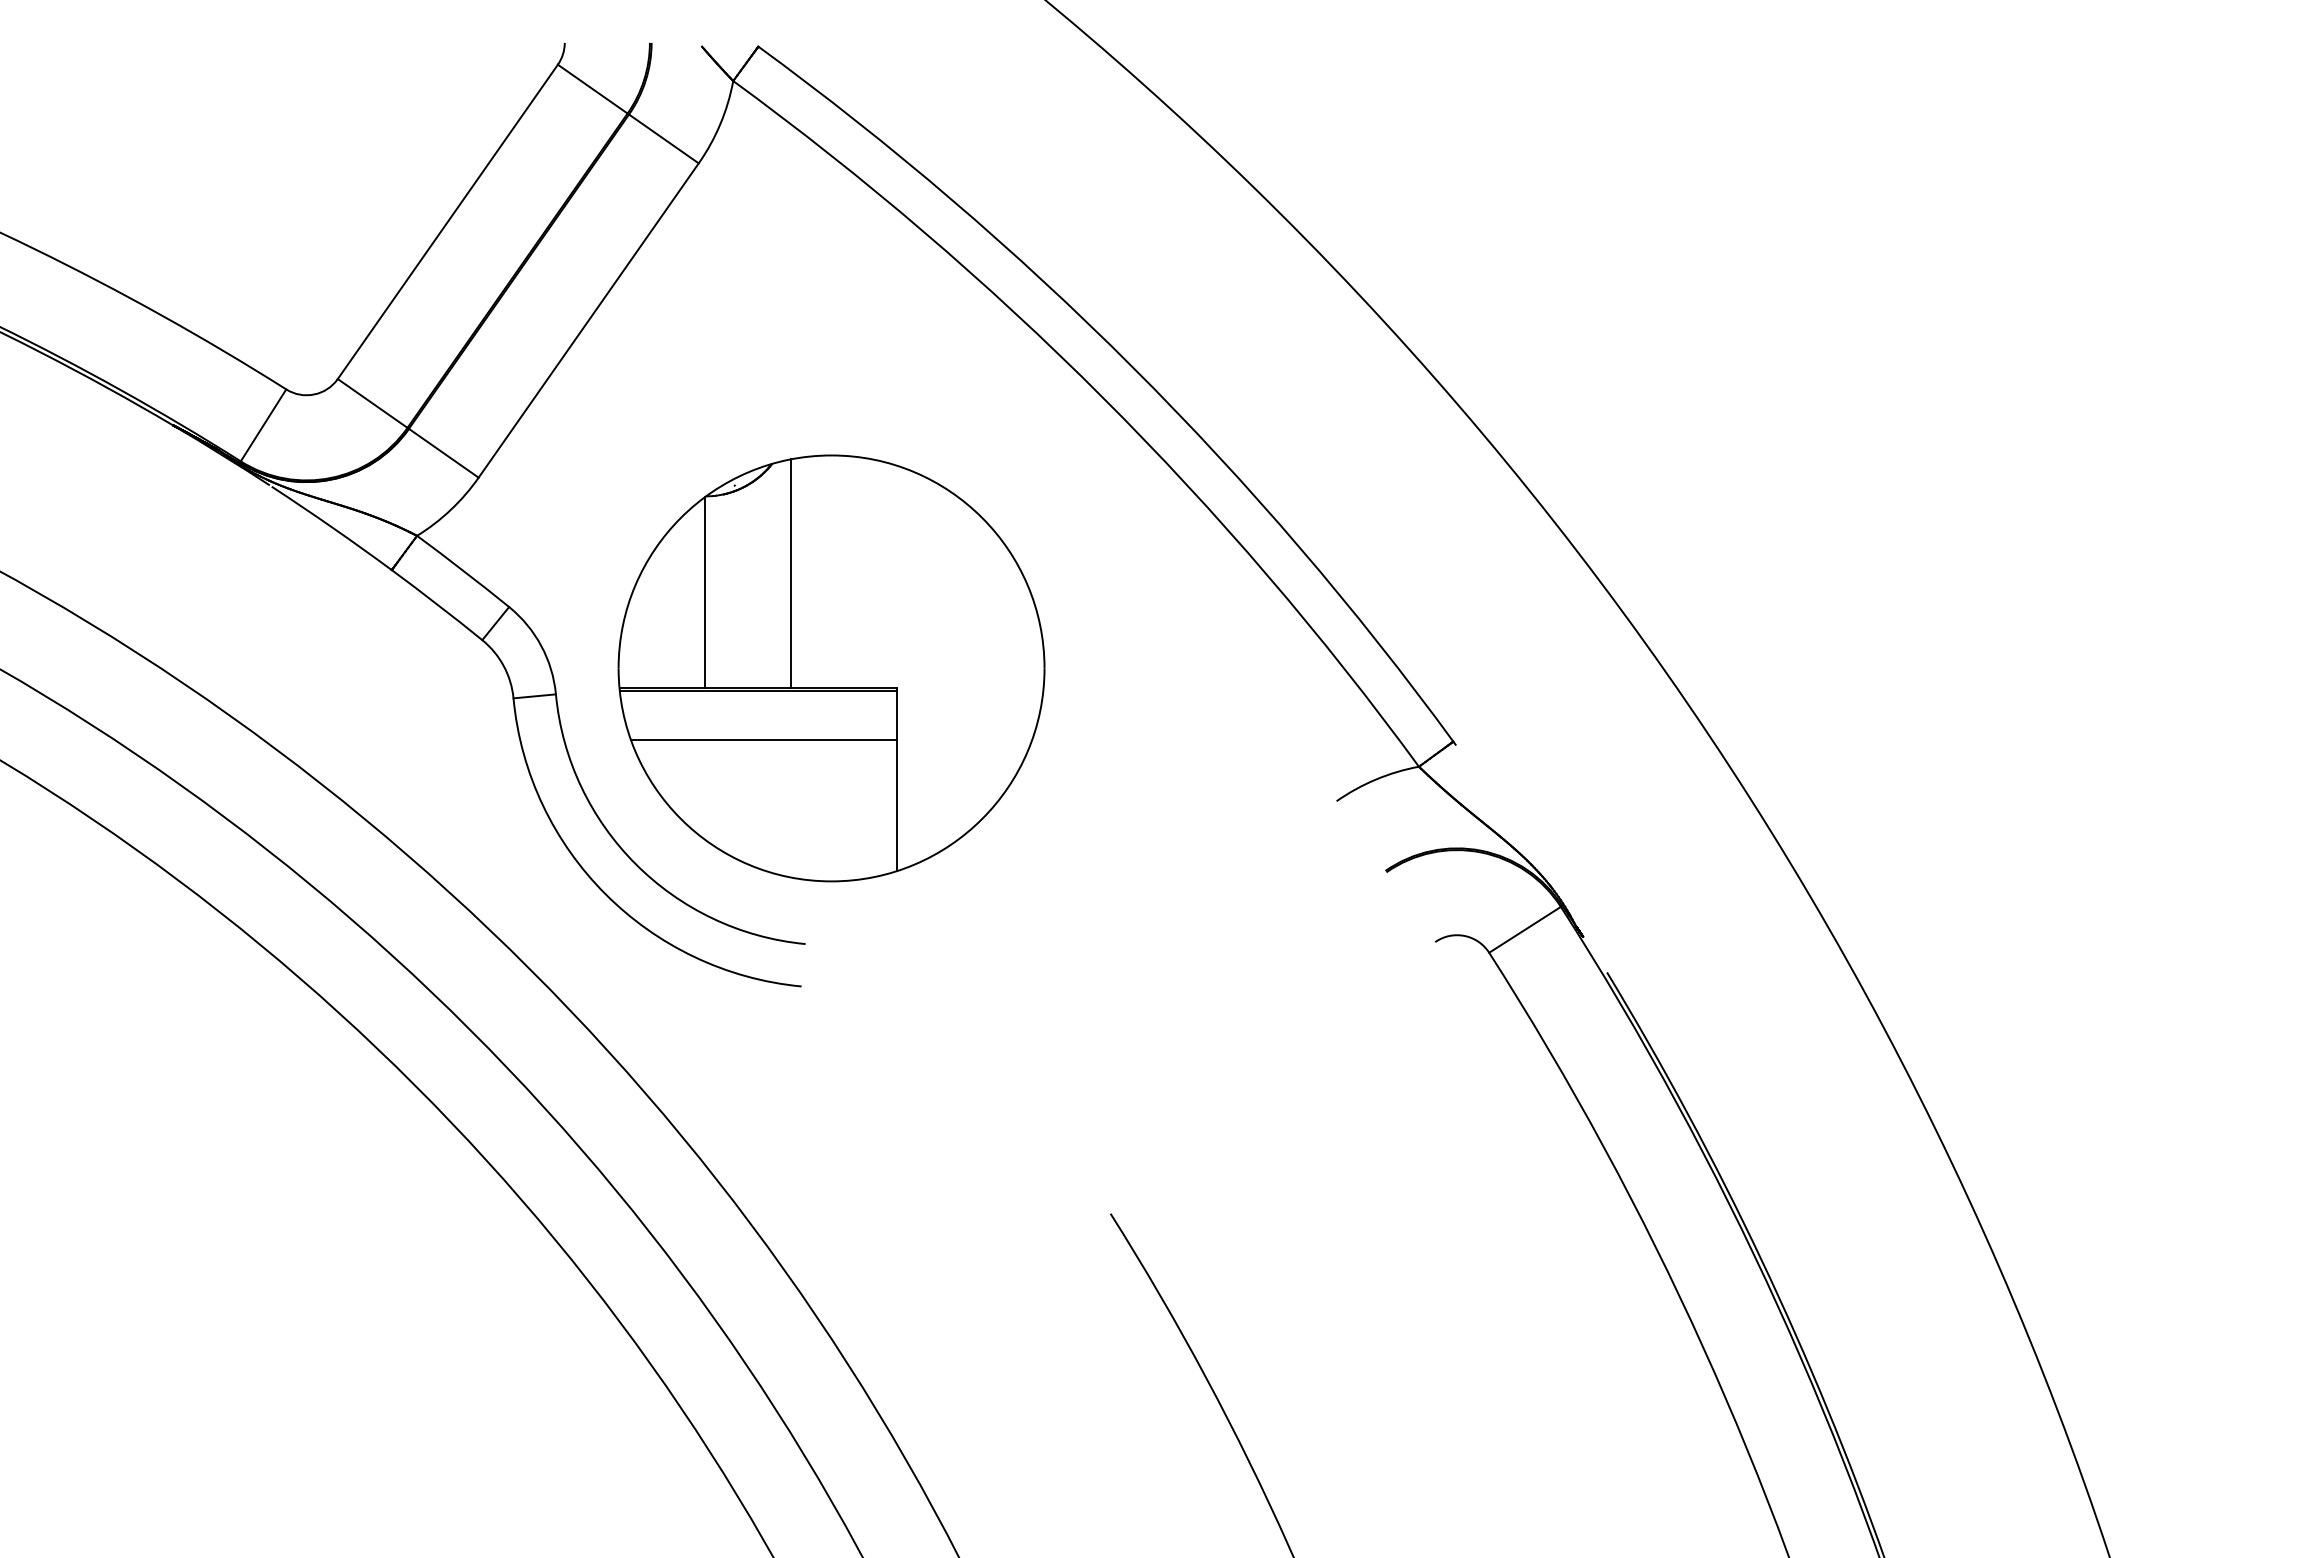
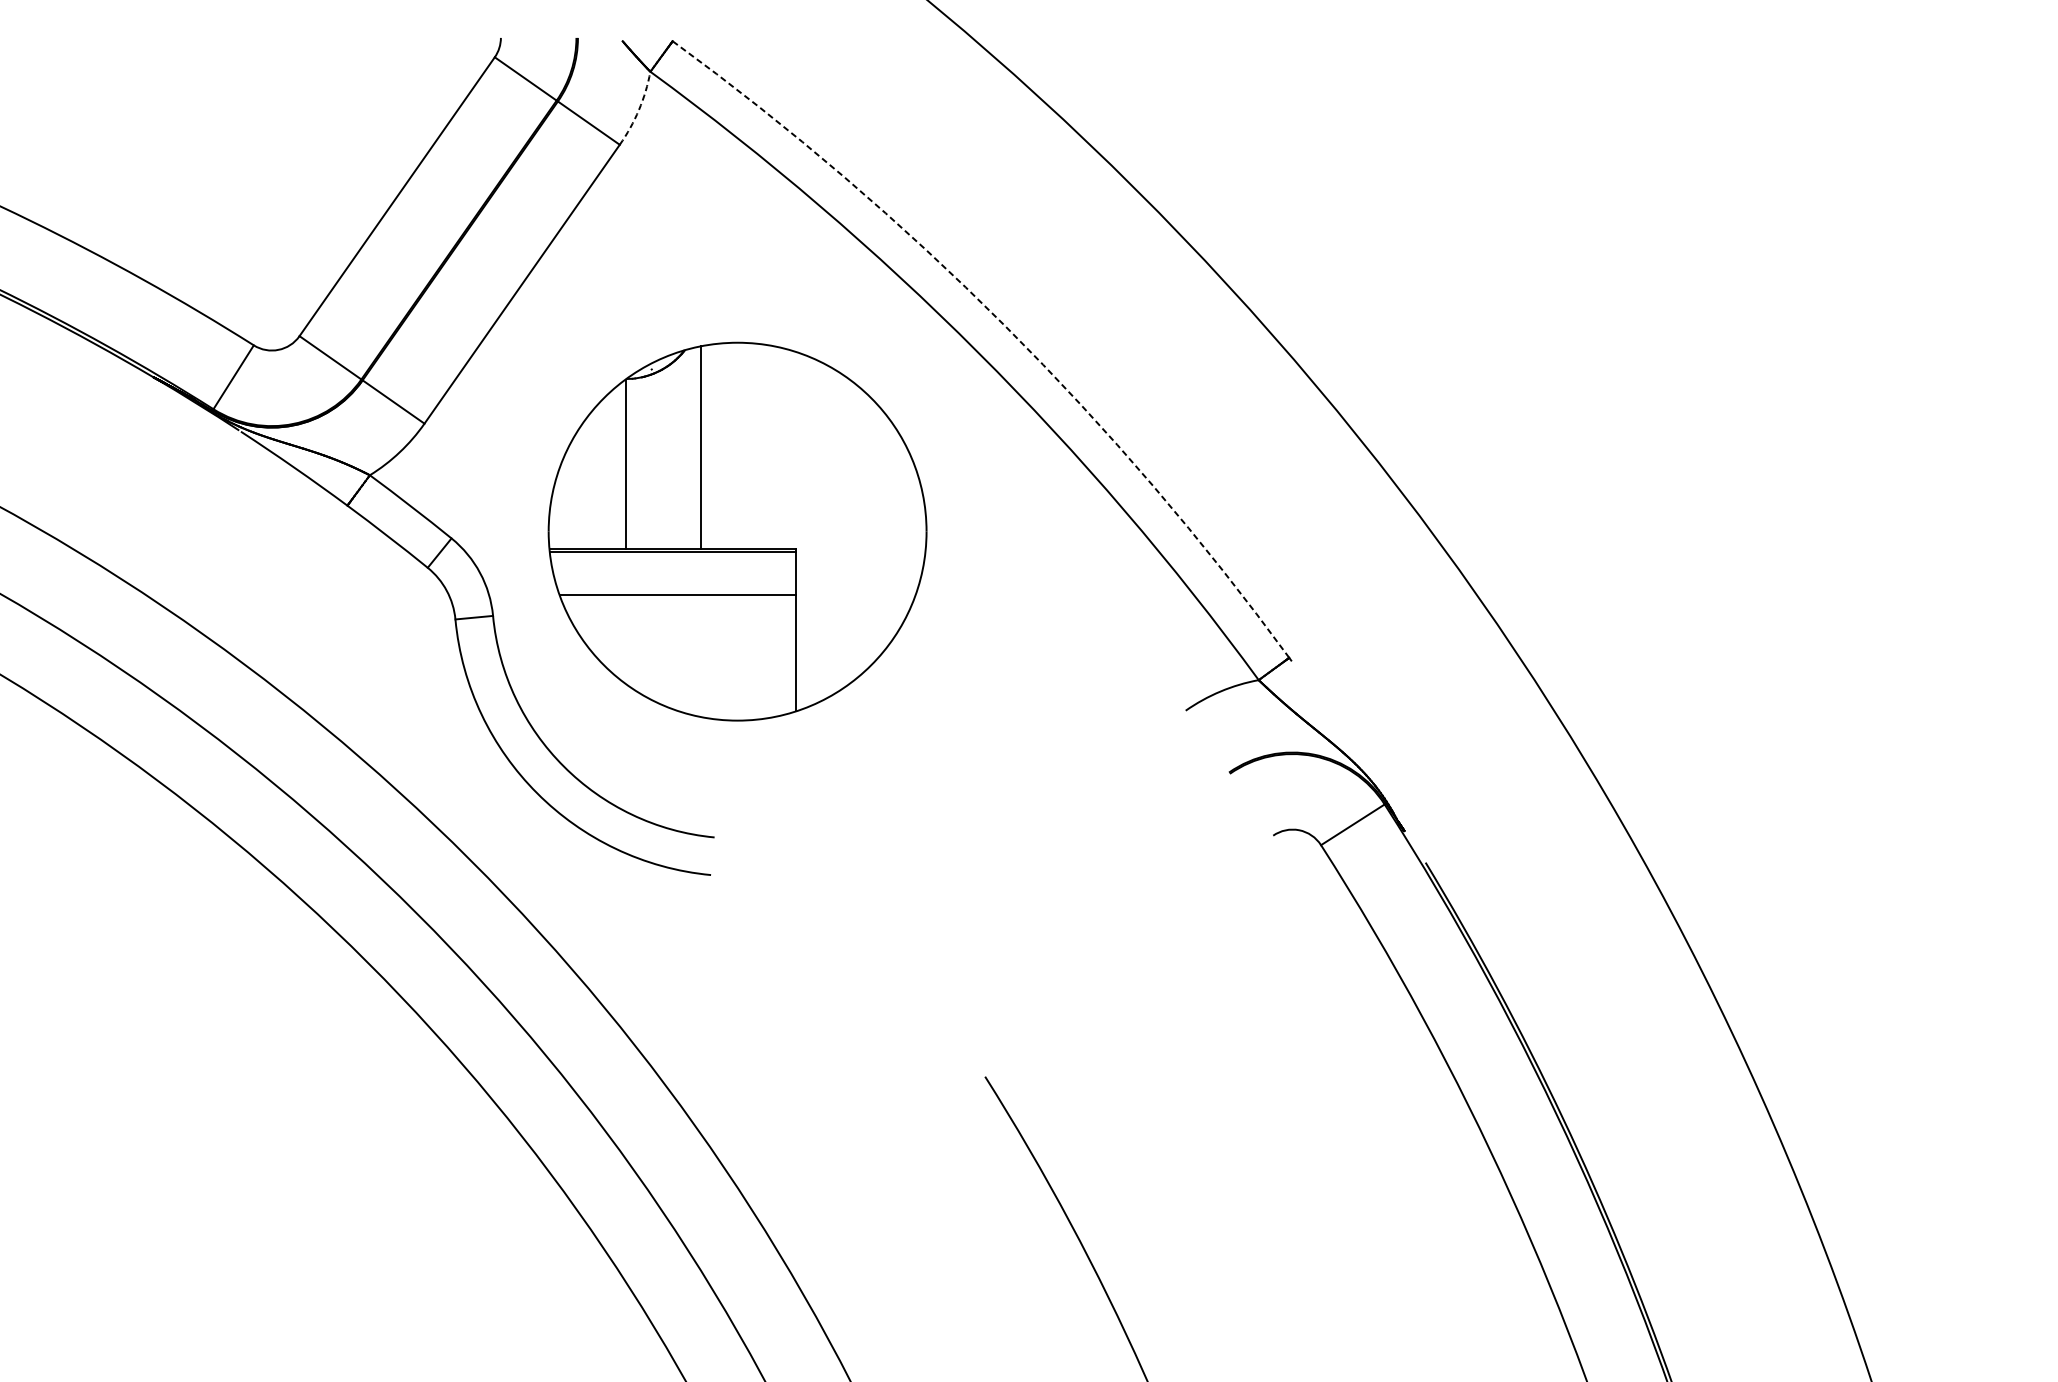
arc: (720, 124) -> (639, 110), solid -> dashed
arc: (1132, 367) -> (1004, 325), solid -> dashed
part: (831, 668) -> (737, 531), moved

